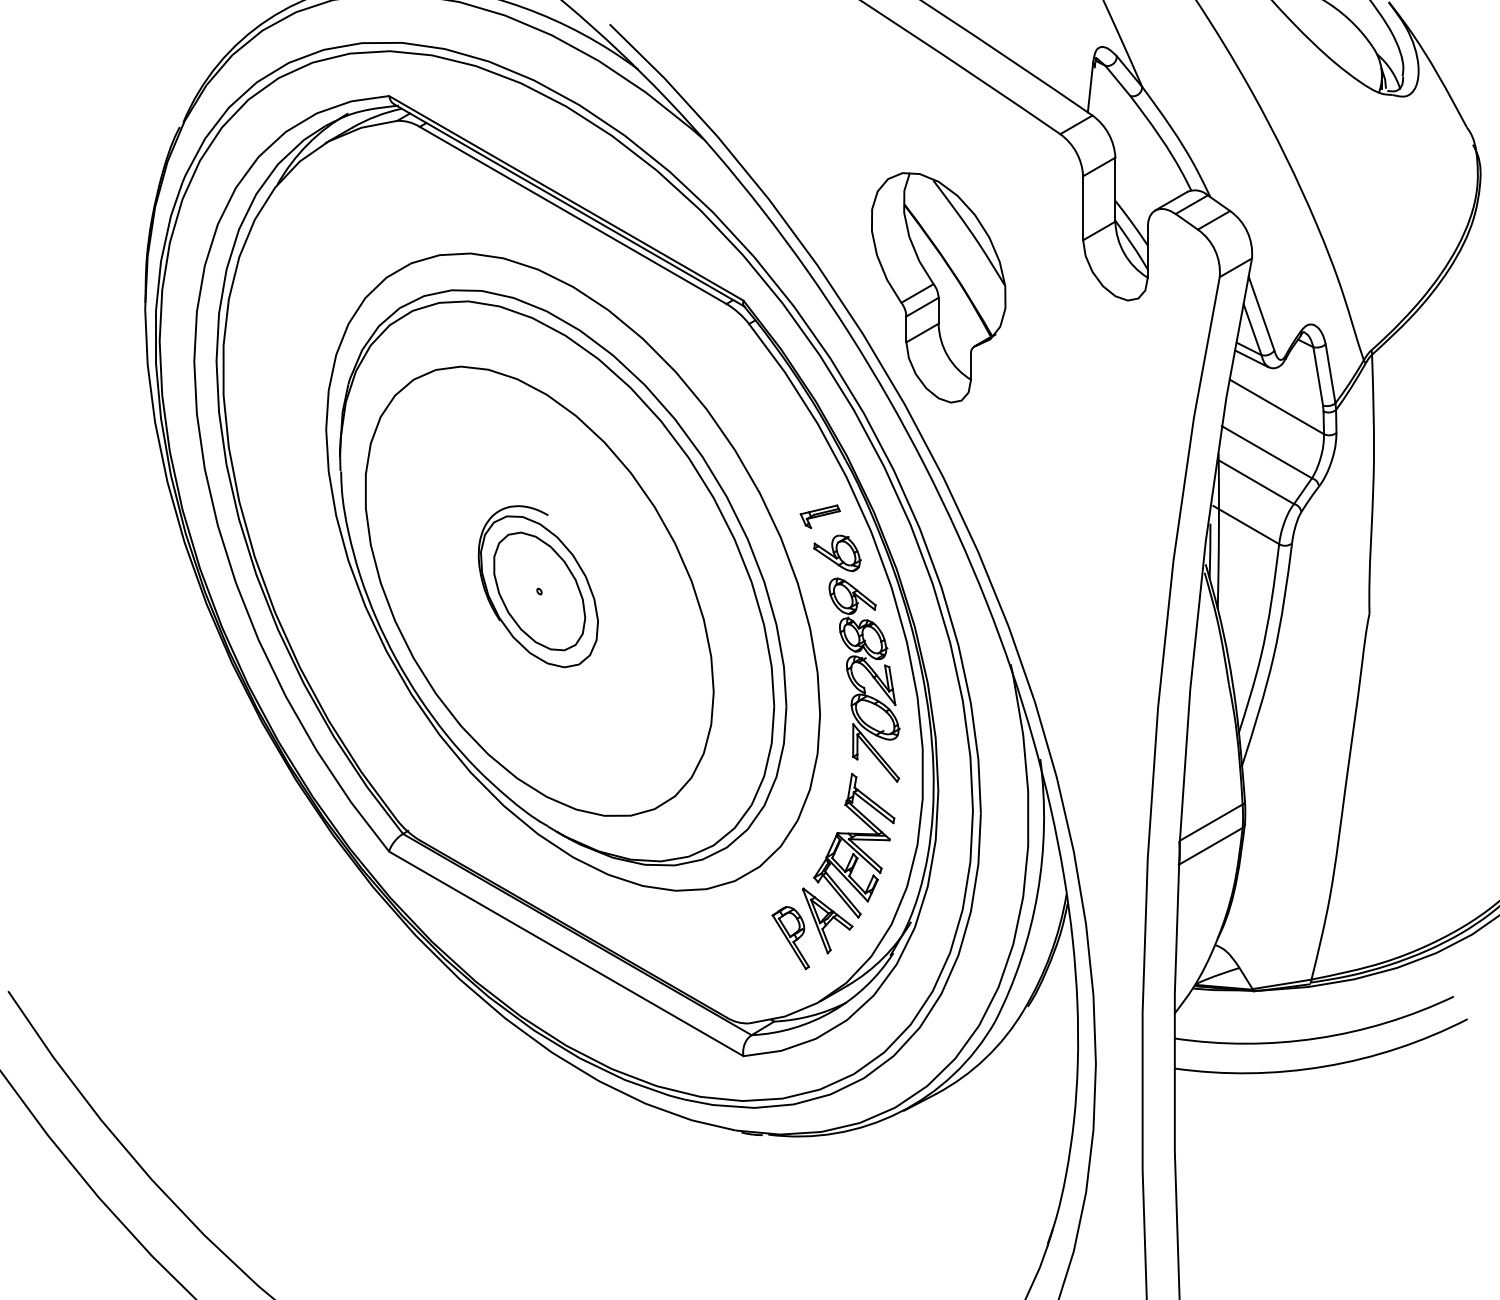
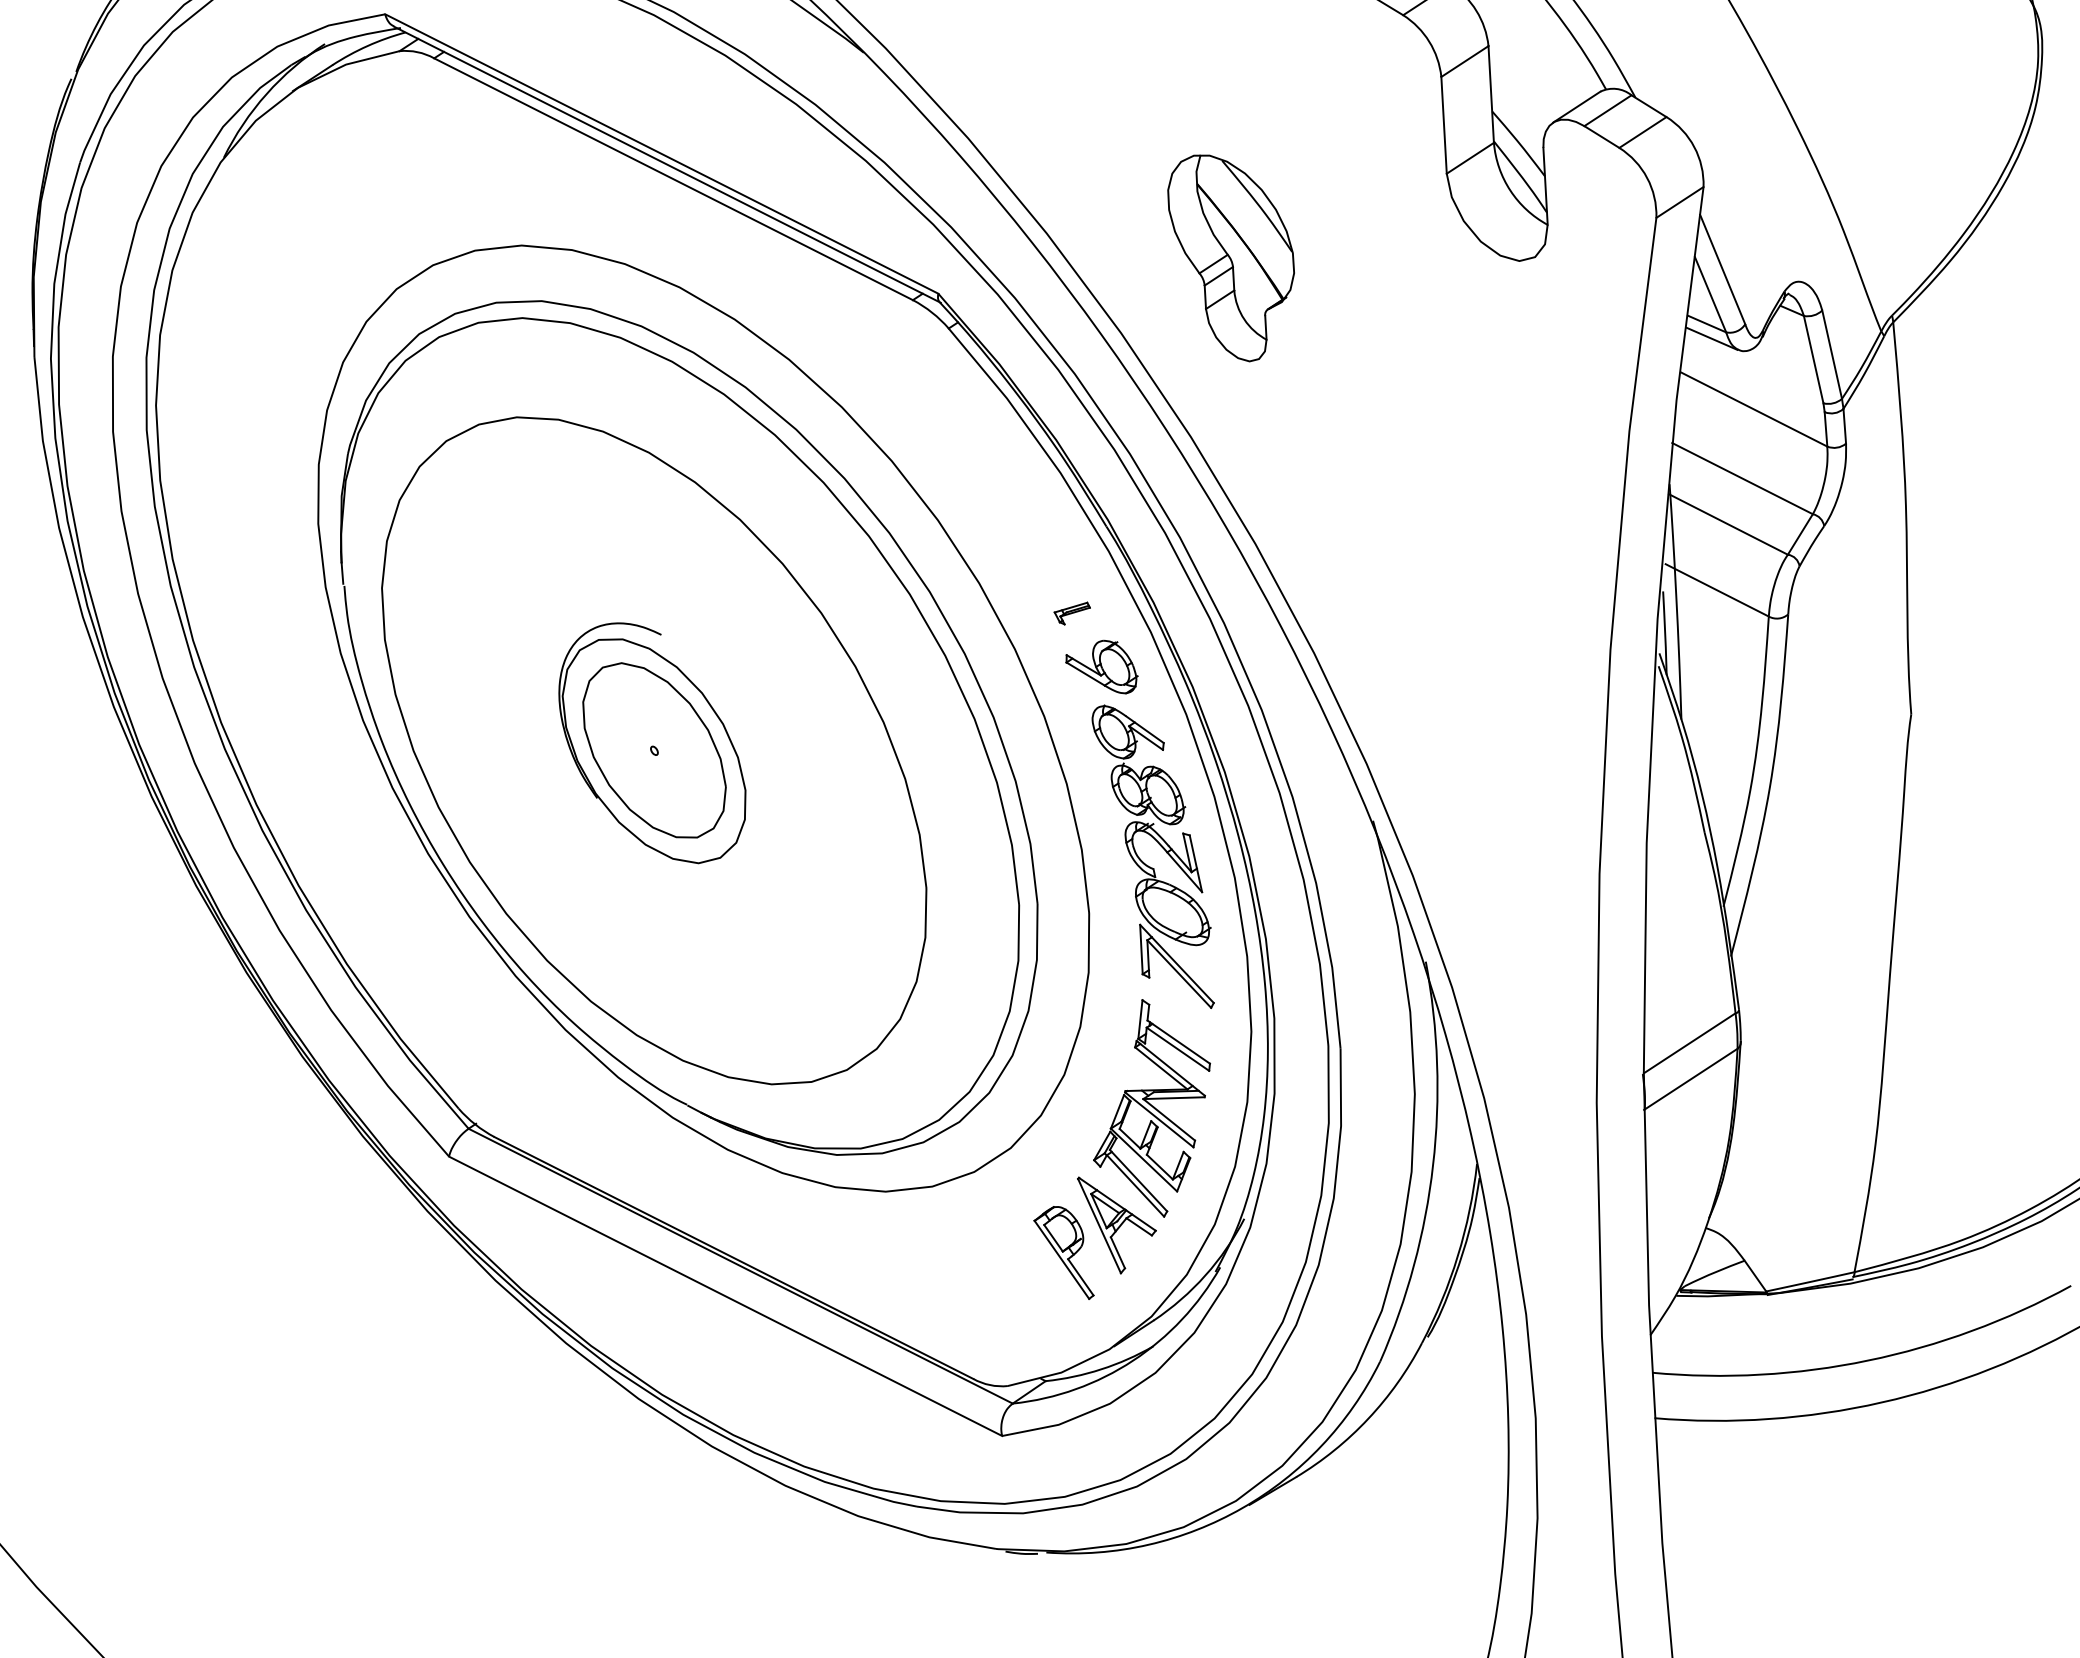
part: (938, 287) -> (1232, 257), size x0.6
part: (819, 516) -> (1071, 613), size x0.6

